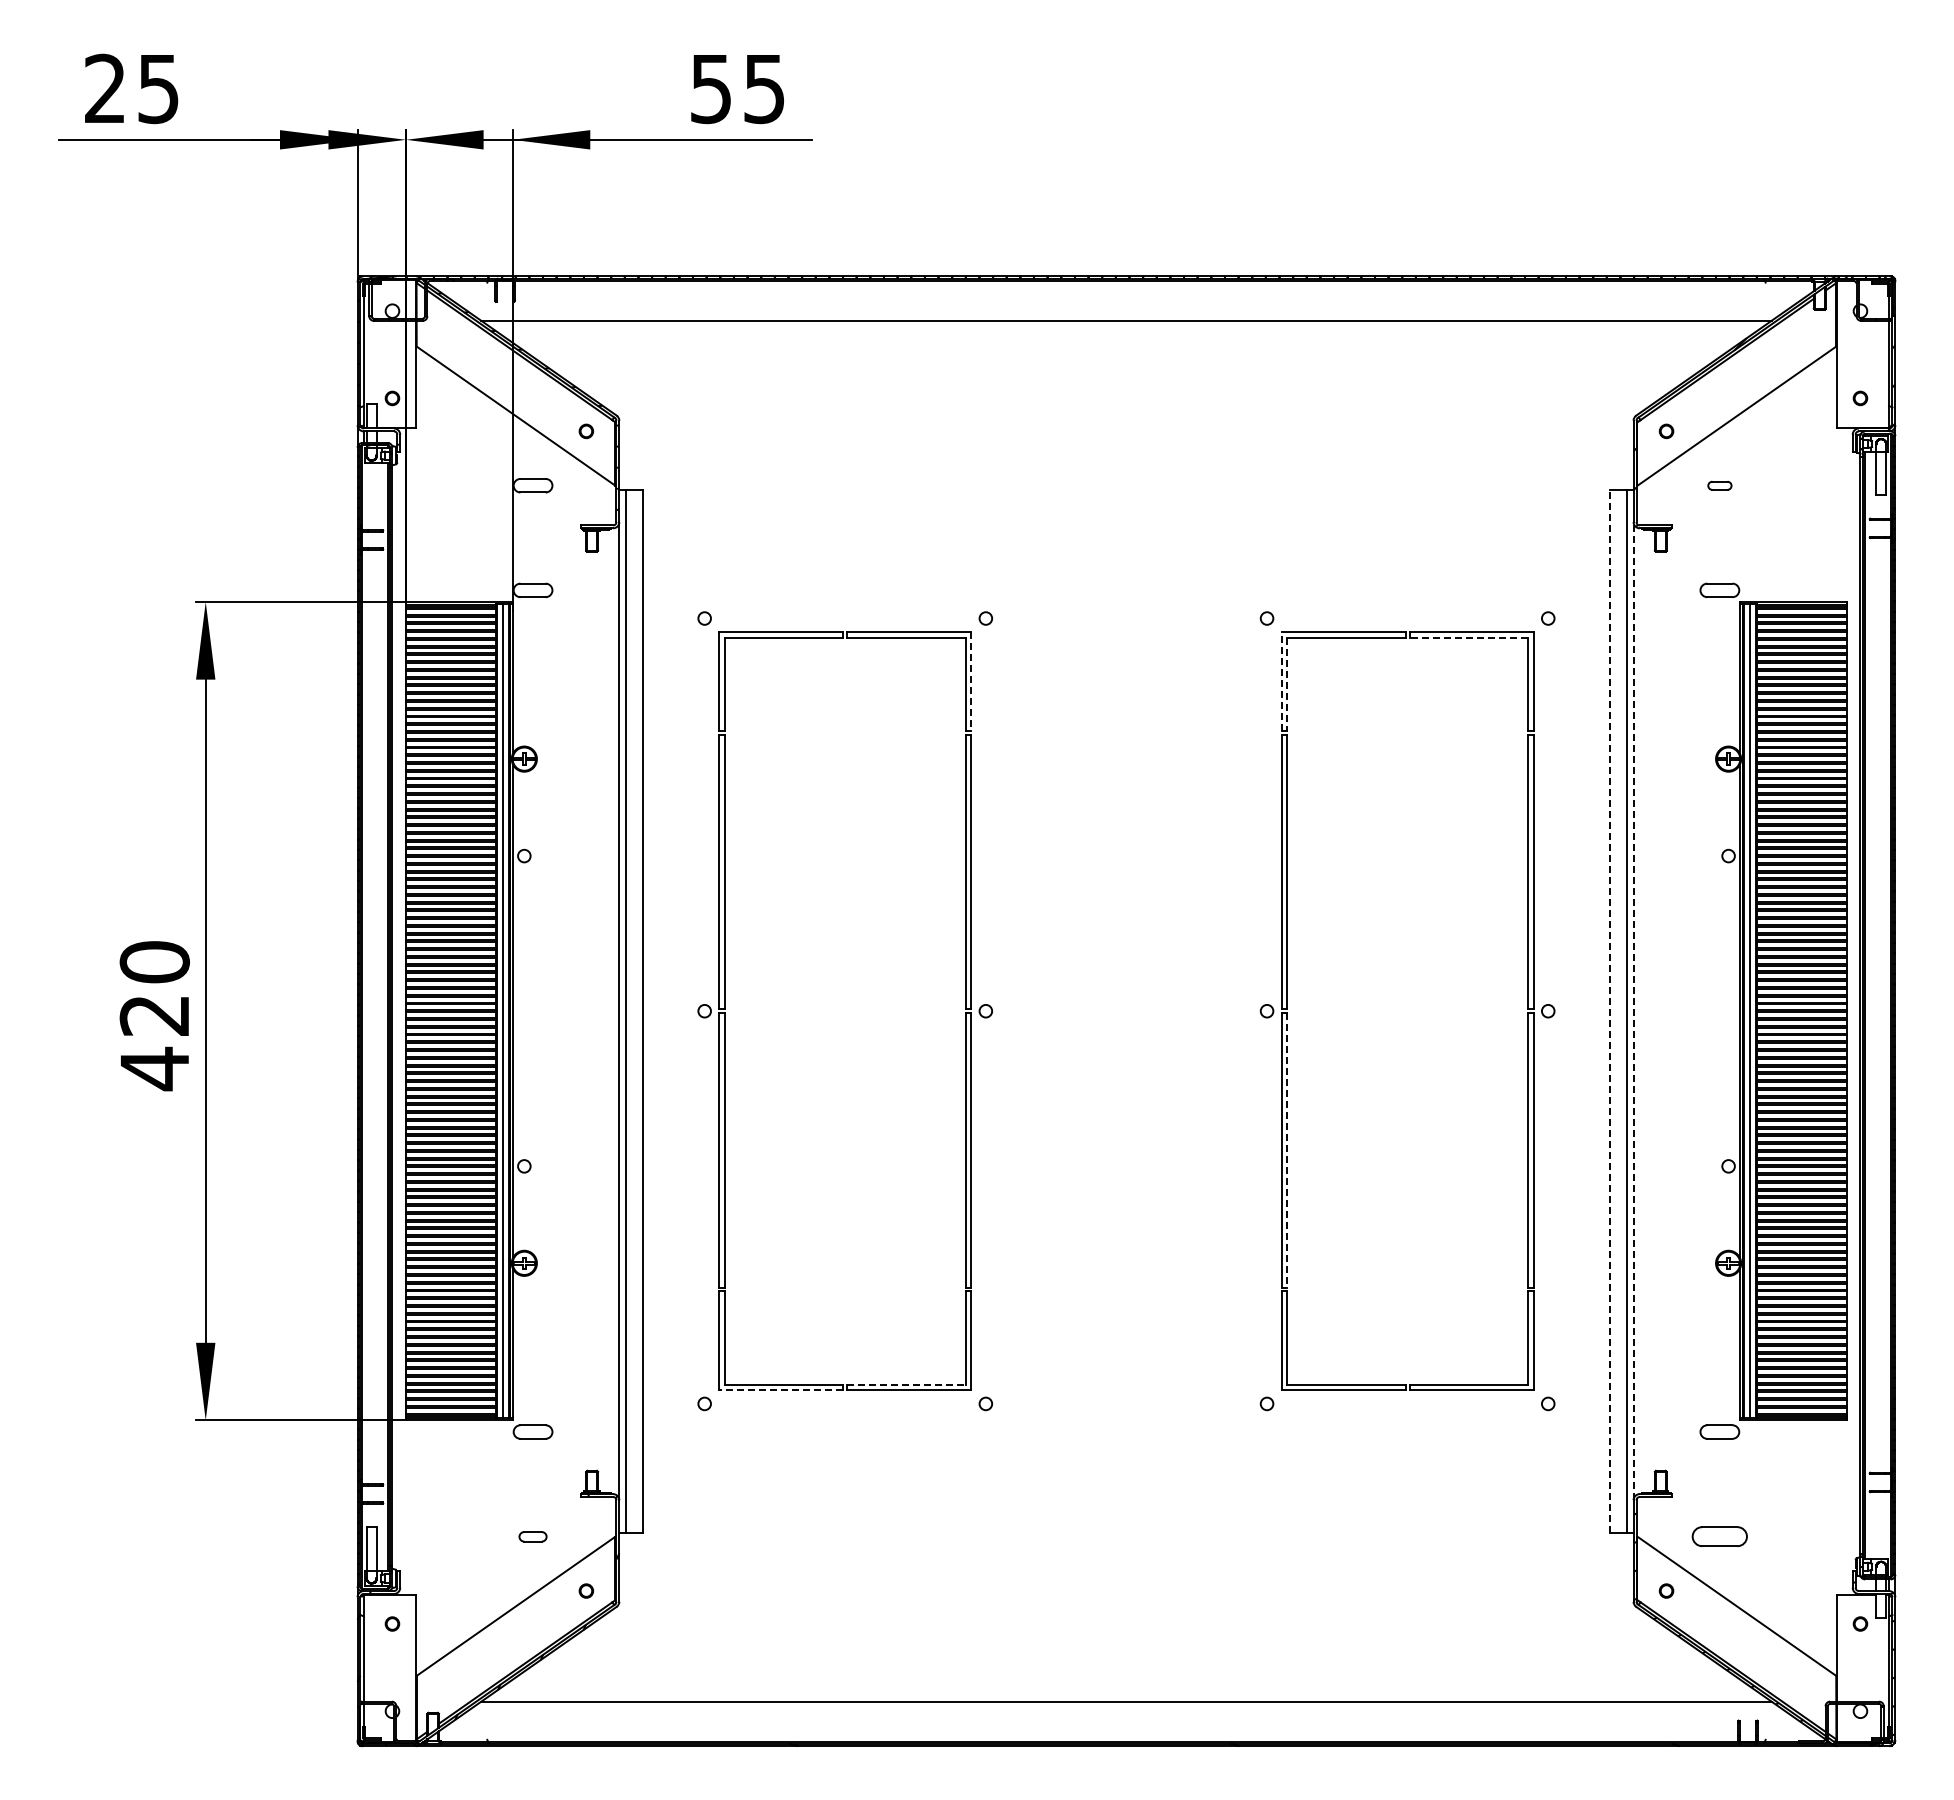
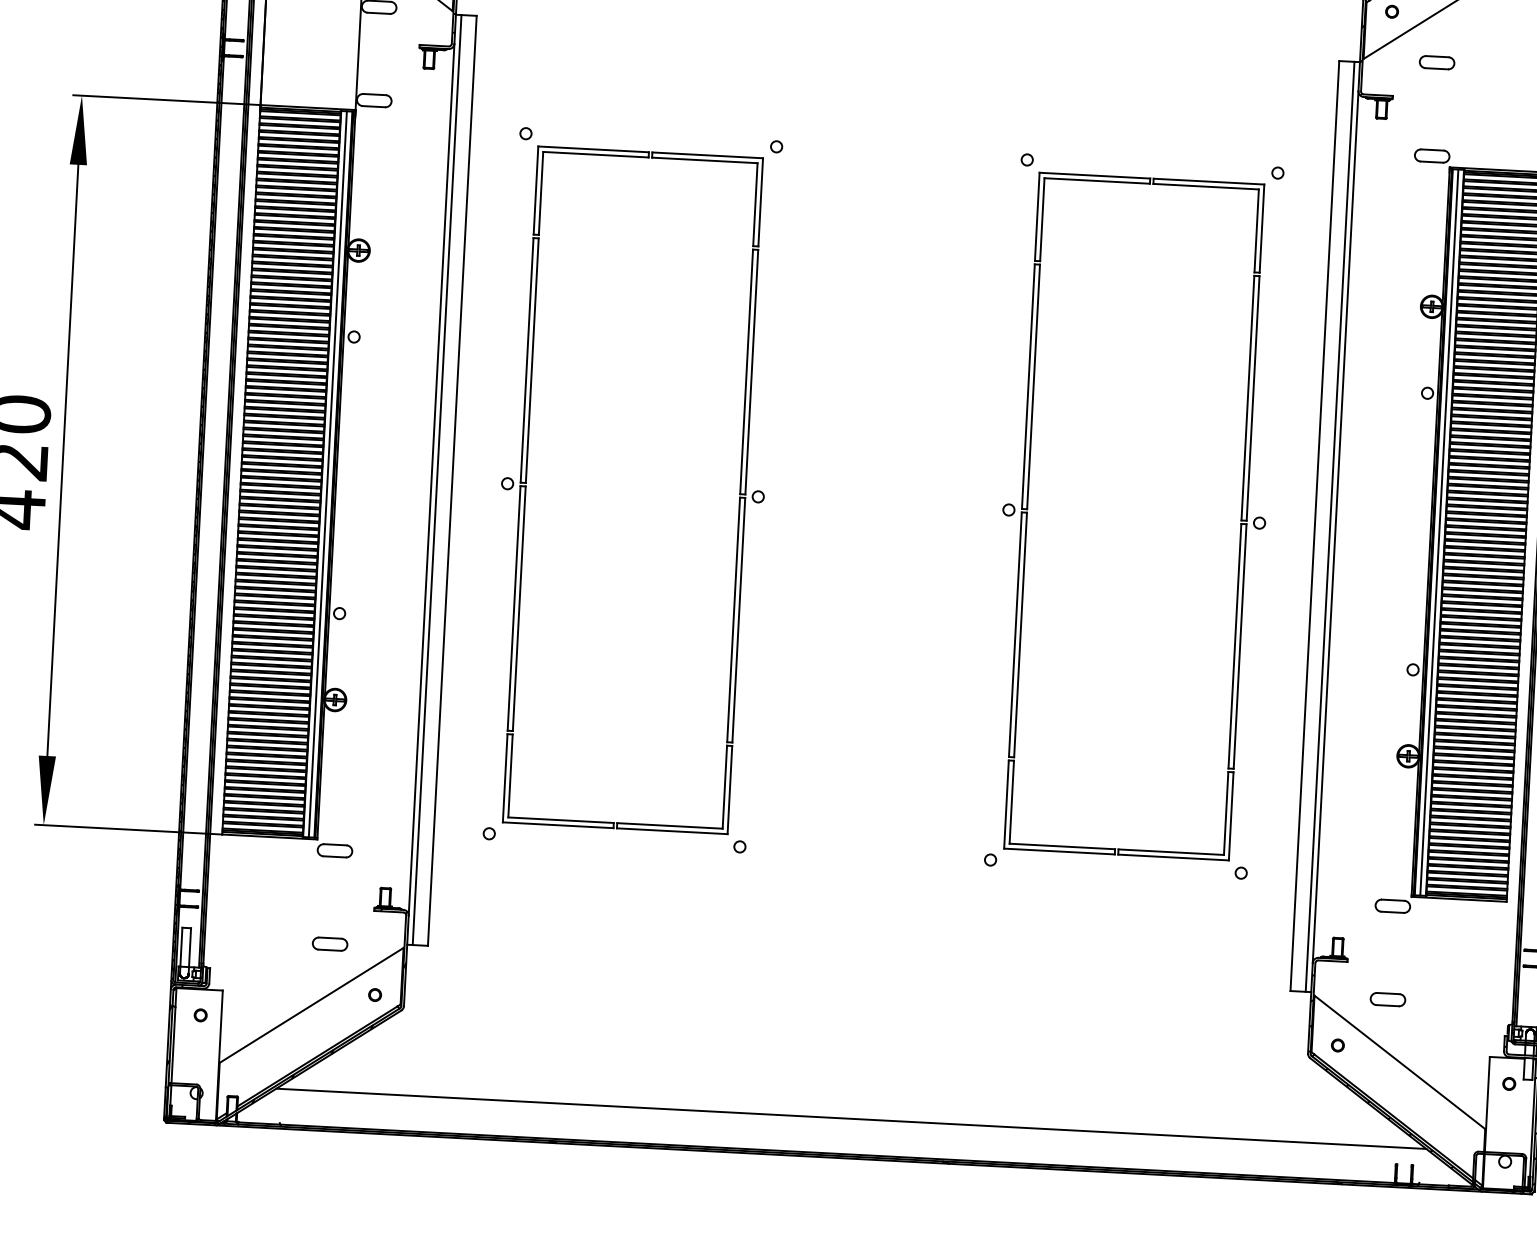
part: (1719, 485) -> (1436, 62), size x1.67
line: (1468, 637) -> (1205, 186), dashed -> solid
line: (1281, 681) -> (1037, 216), dashed -> solid
line: (971, 682) -> (760, 203), dashed -> solid
line: (1287, 684) -> (1042, 219), dashed -> solid
line: (1633, 1010) -> (1335, 526), dashed -> solid
line: (1610, 1011) -> (1315, 526), dashed -> solid
line: (1287, 1150) -> (1020, 635), dashed -> solid
line: (906, 1384) -> (670, 825), dashed -> solid
line: (780, 1390) -> (557, 825), dashed -> solid
part: (532, 1536) -> (329, 943), size x1.43
part: (1719, 1536) -> (1387, 999), size x0.71

